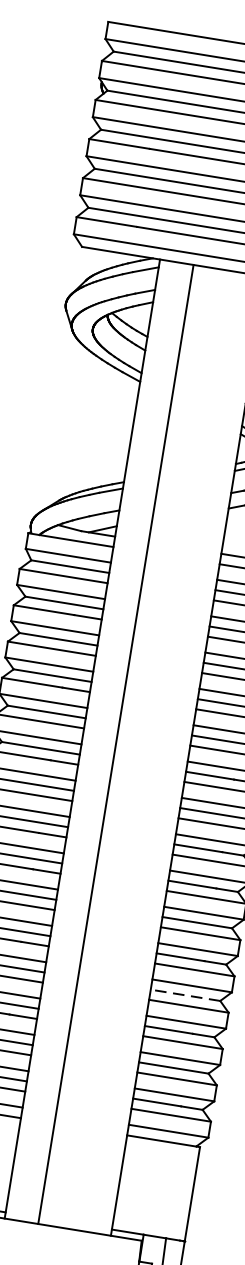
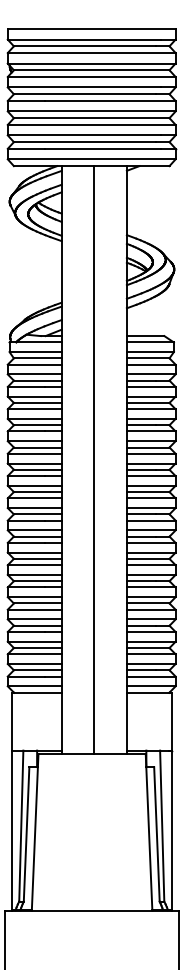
line: (116, 744) -> (94, 460), moved
line: (184, 995) -> (147, 603), dashed -> solid

